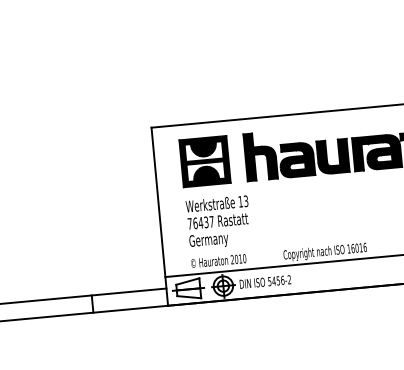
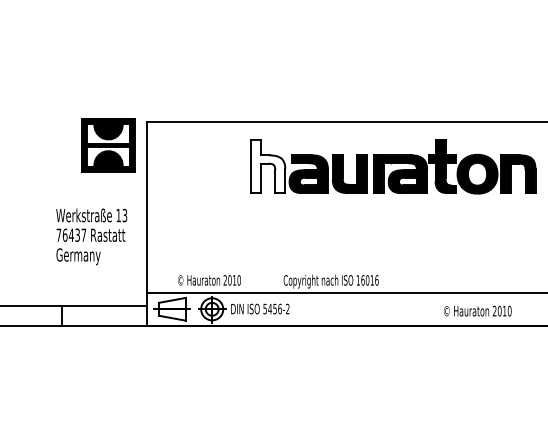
fill: (260, 156) -> (267, 166), removed
part: (205, 161) -> (108, 145), moved
text: (218, 222) -> (91, 236), moved

